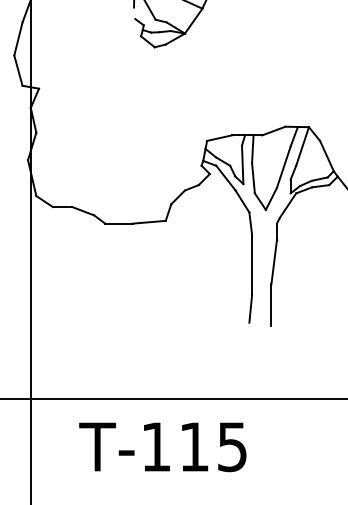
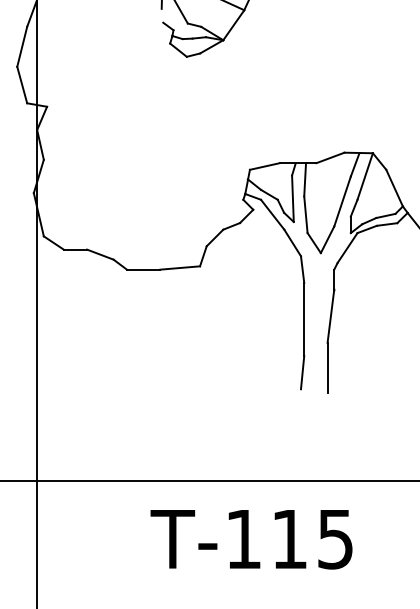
text: (162, 447) -> (251, 539), moved

